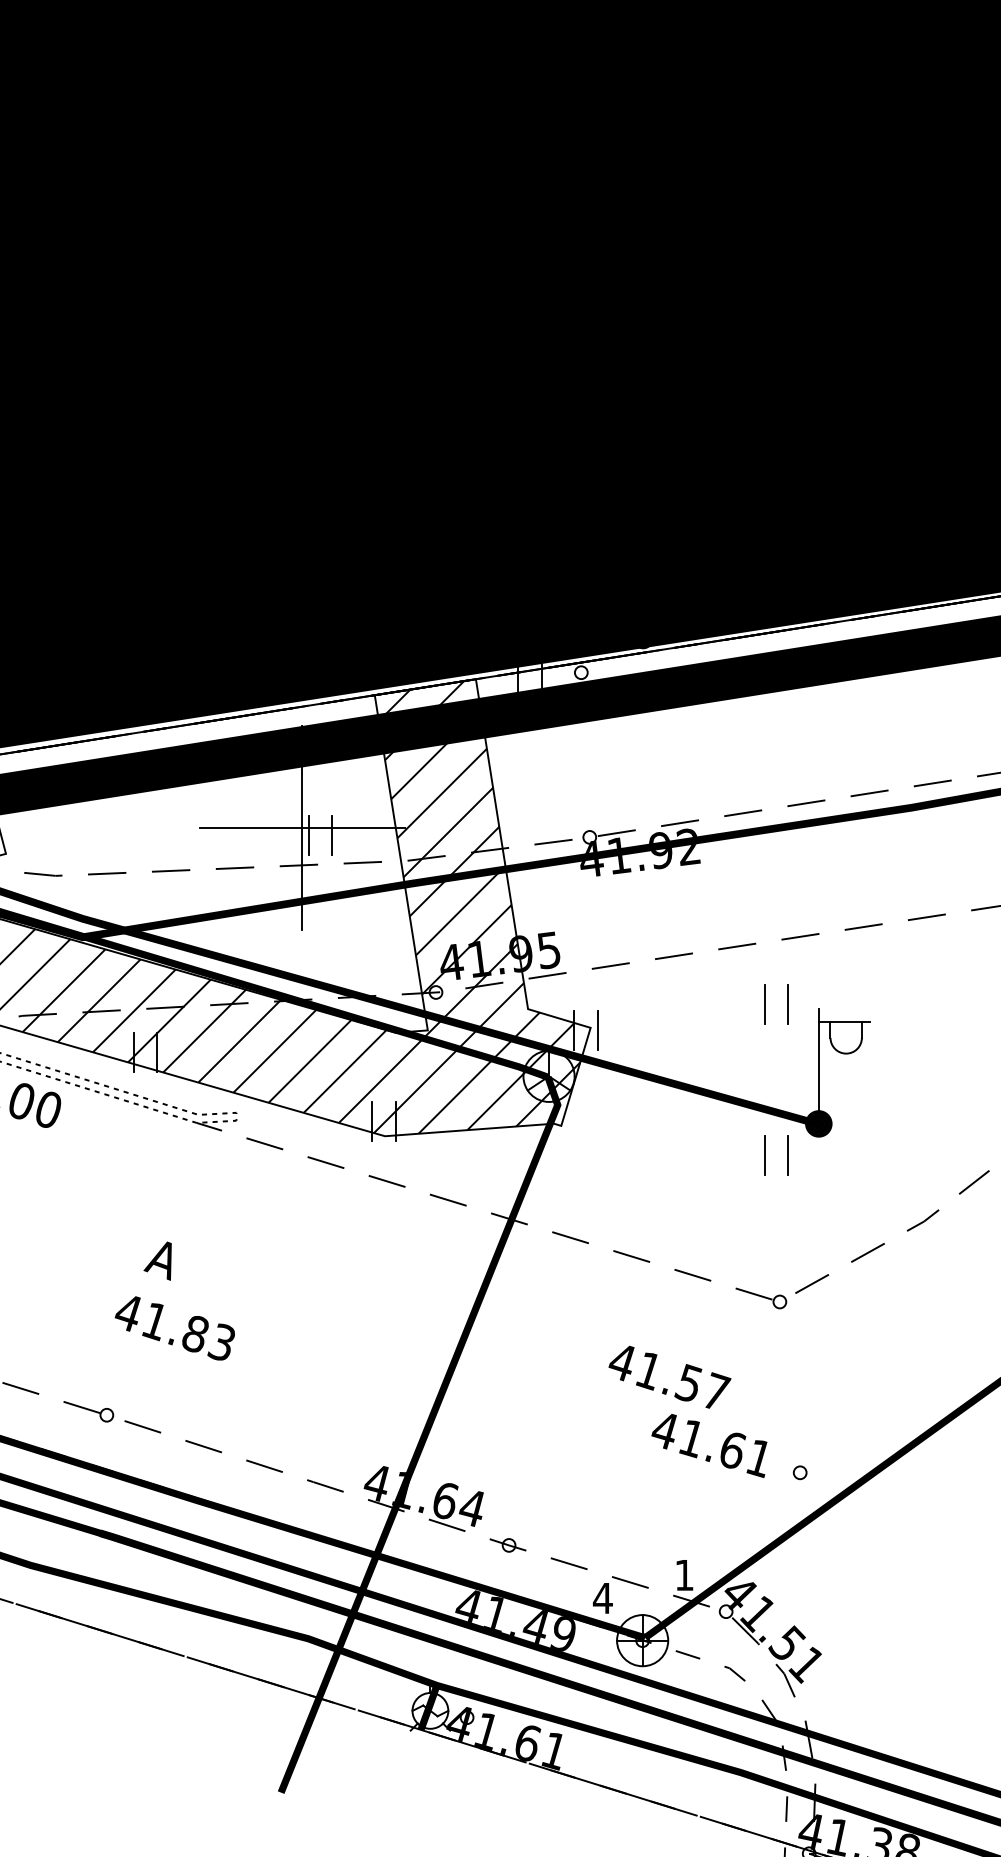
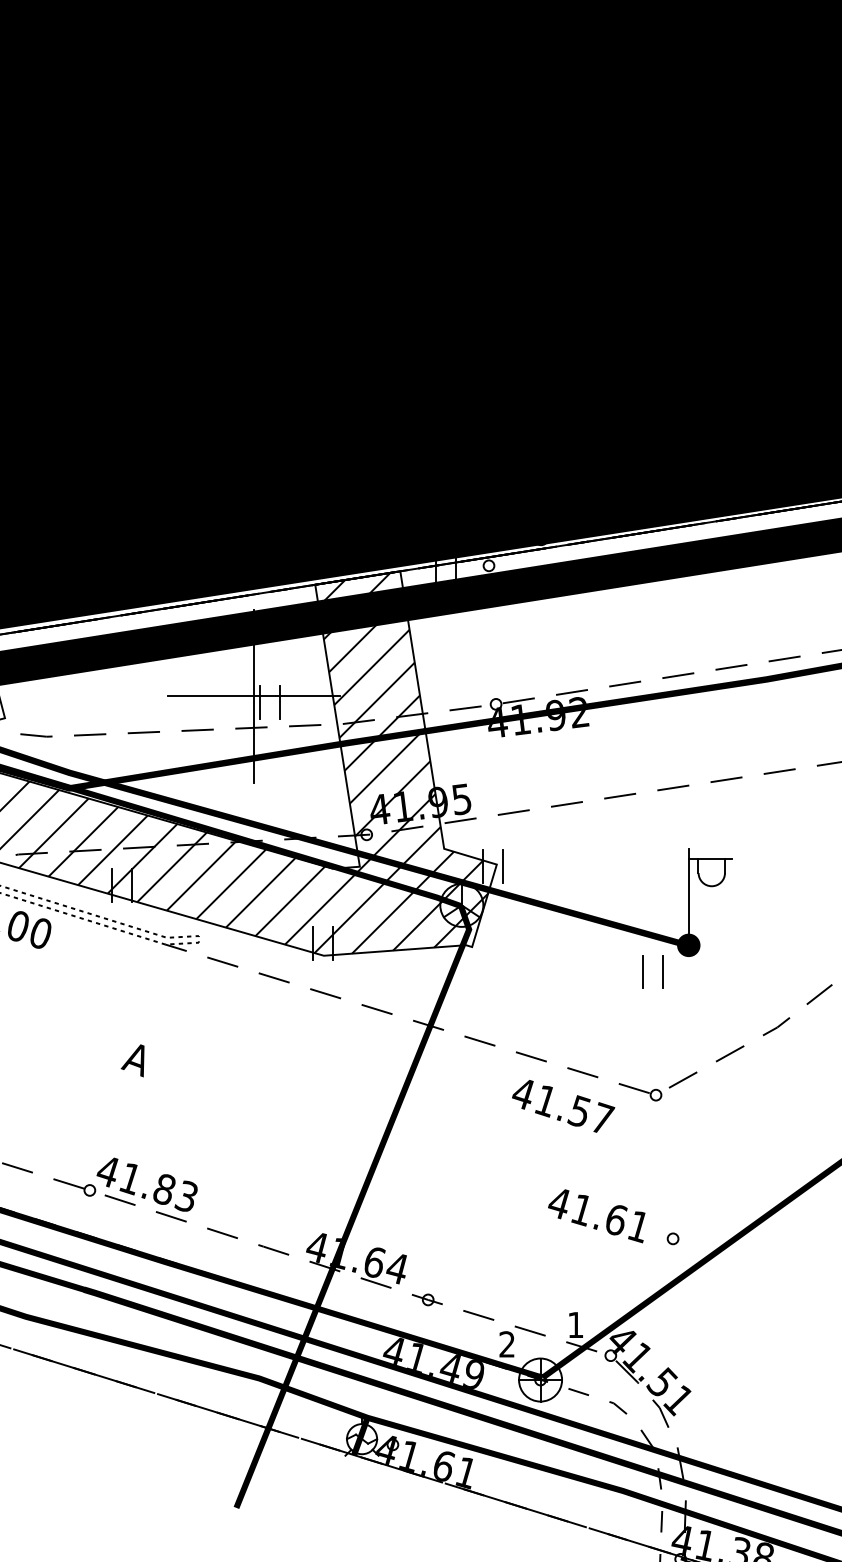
part: (765, 1004) -> (643, 844), removed
text: (174, 1328) -> (146, 1184), moved
text: (669, 1376) -> (563, 1105), moved
text: (602, 1597) -> (506, 1343), 4 -> 2

